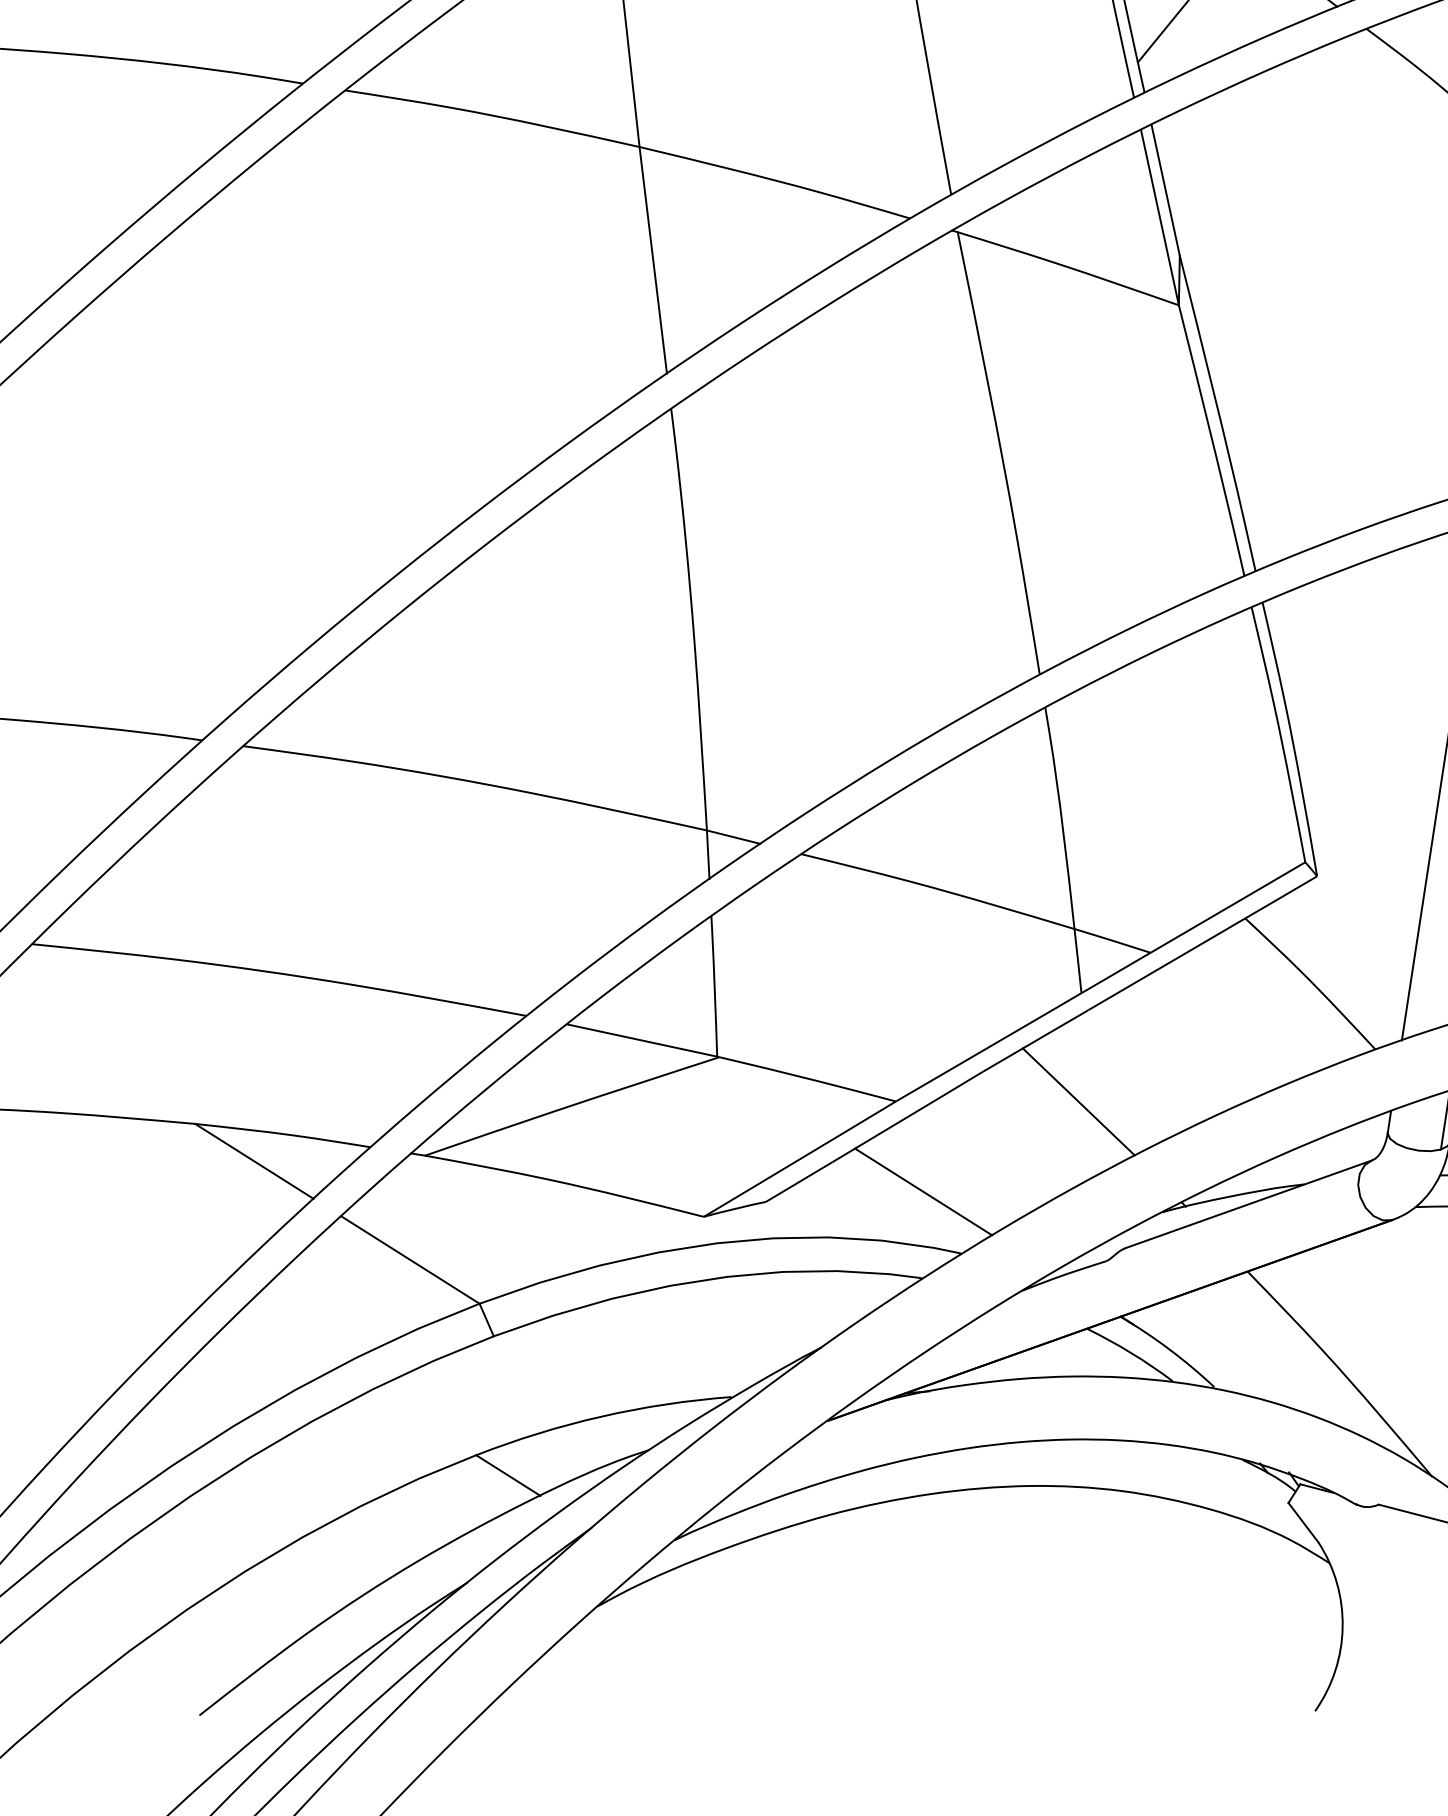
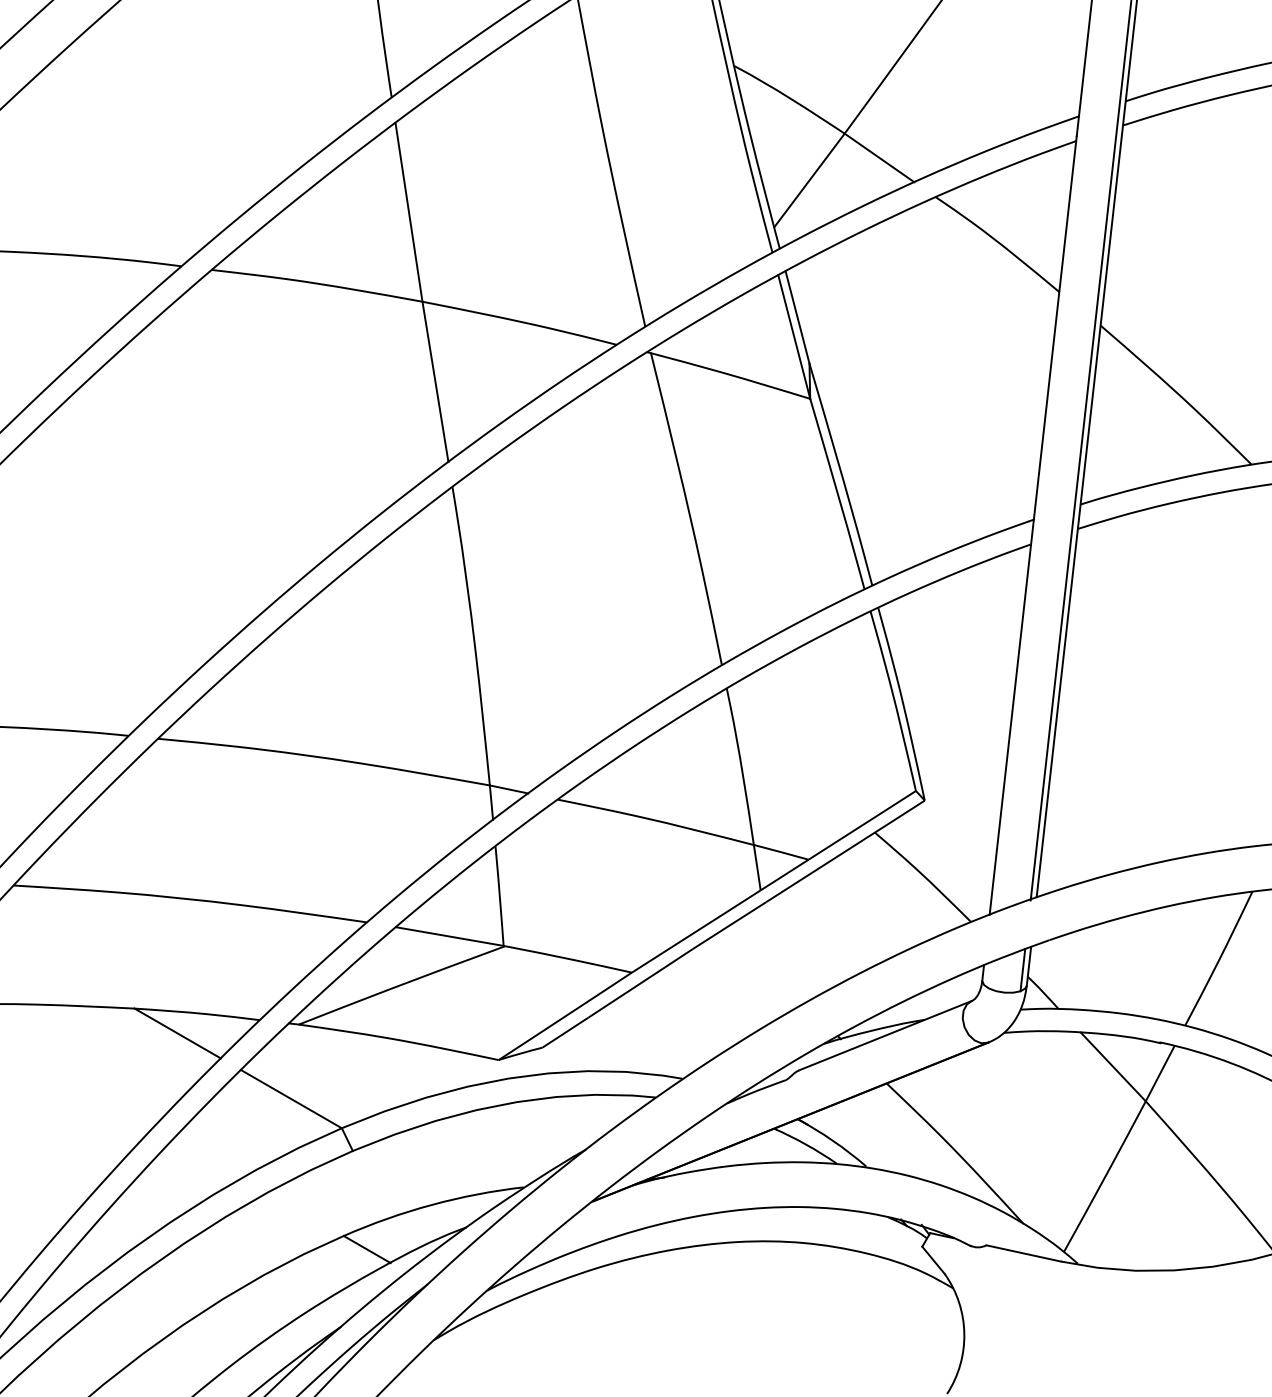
line: (1078, 1101) -> (761, 967), removed
line: (924, 1191) -> (654, 1035), removed

